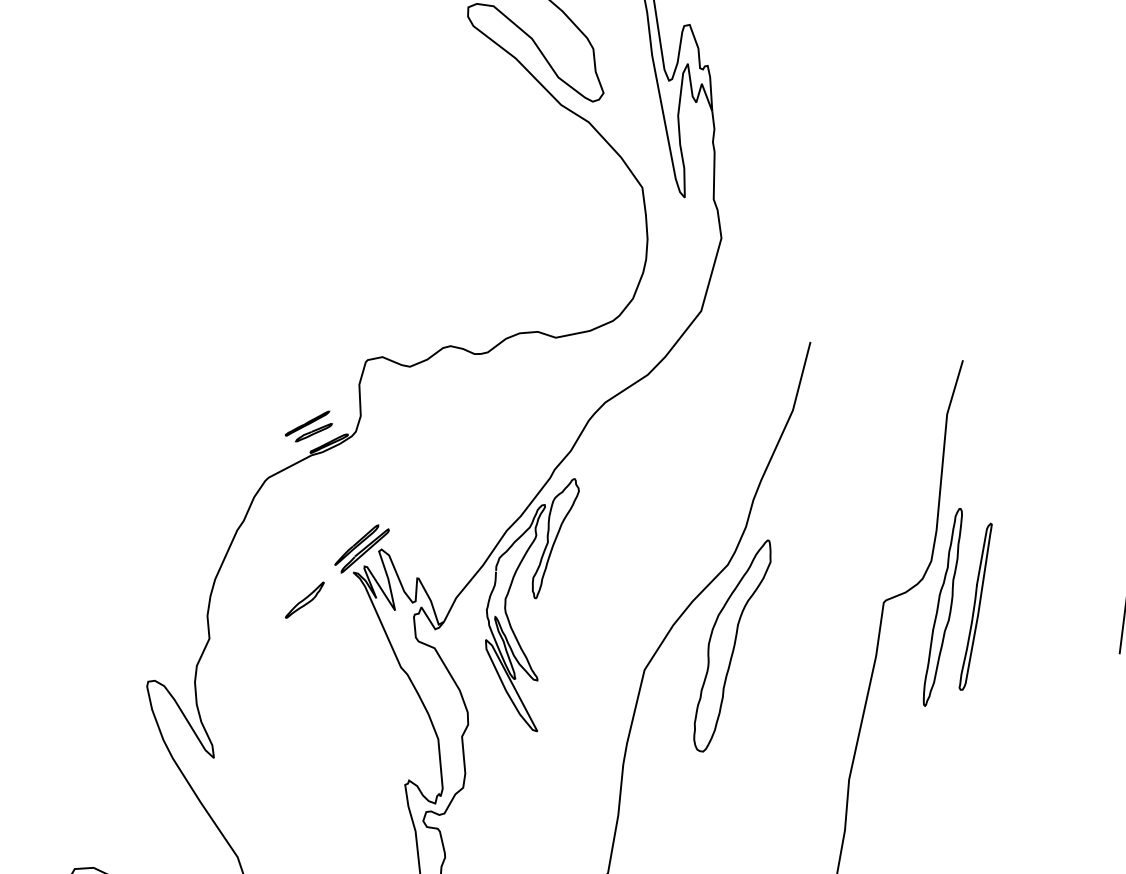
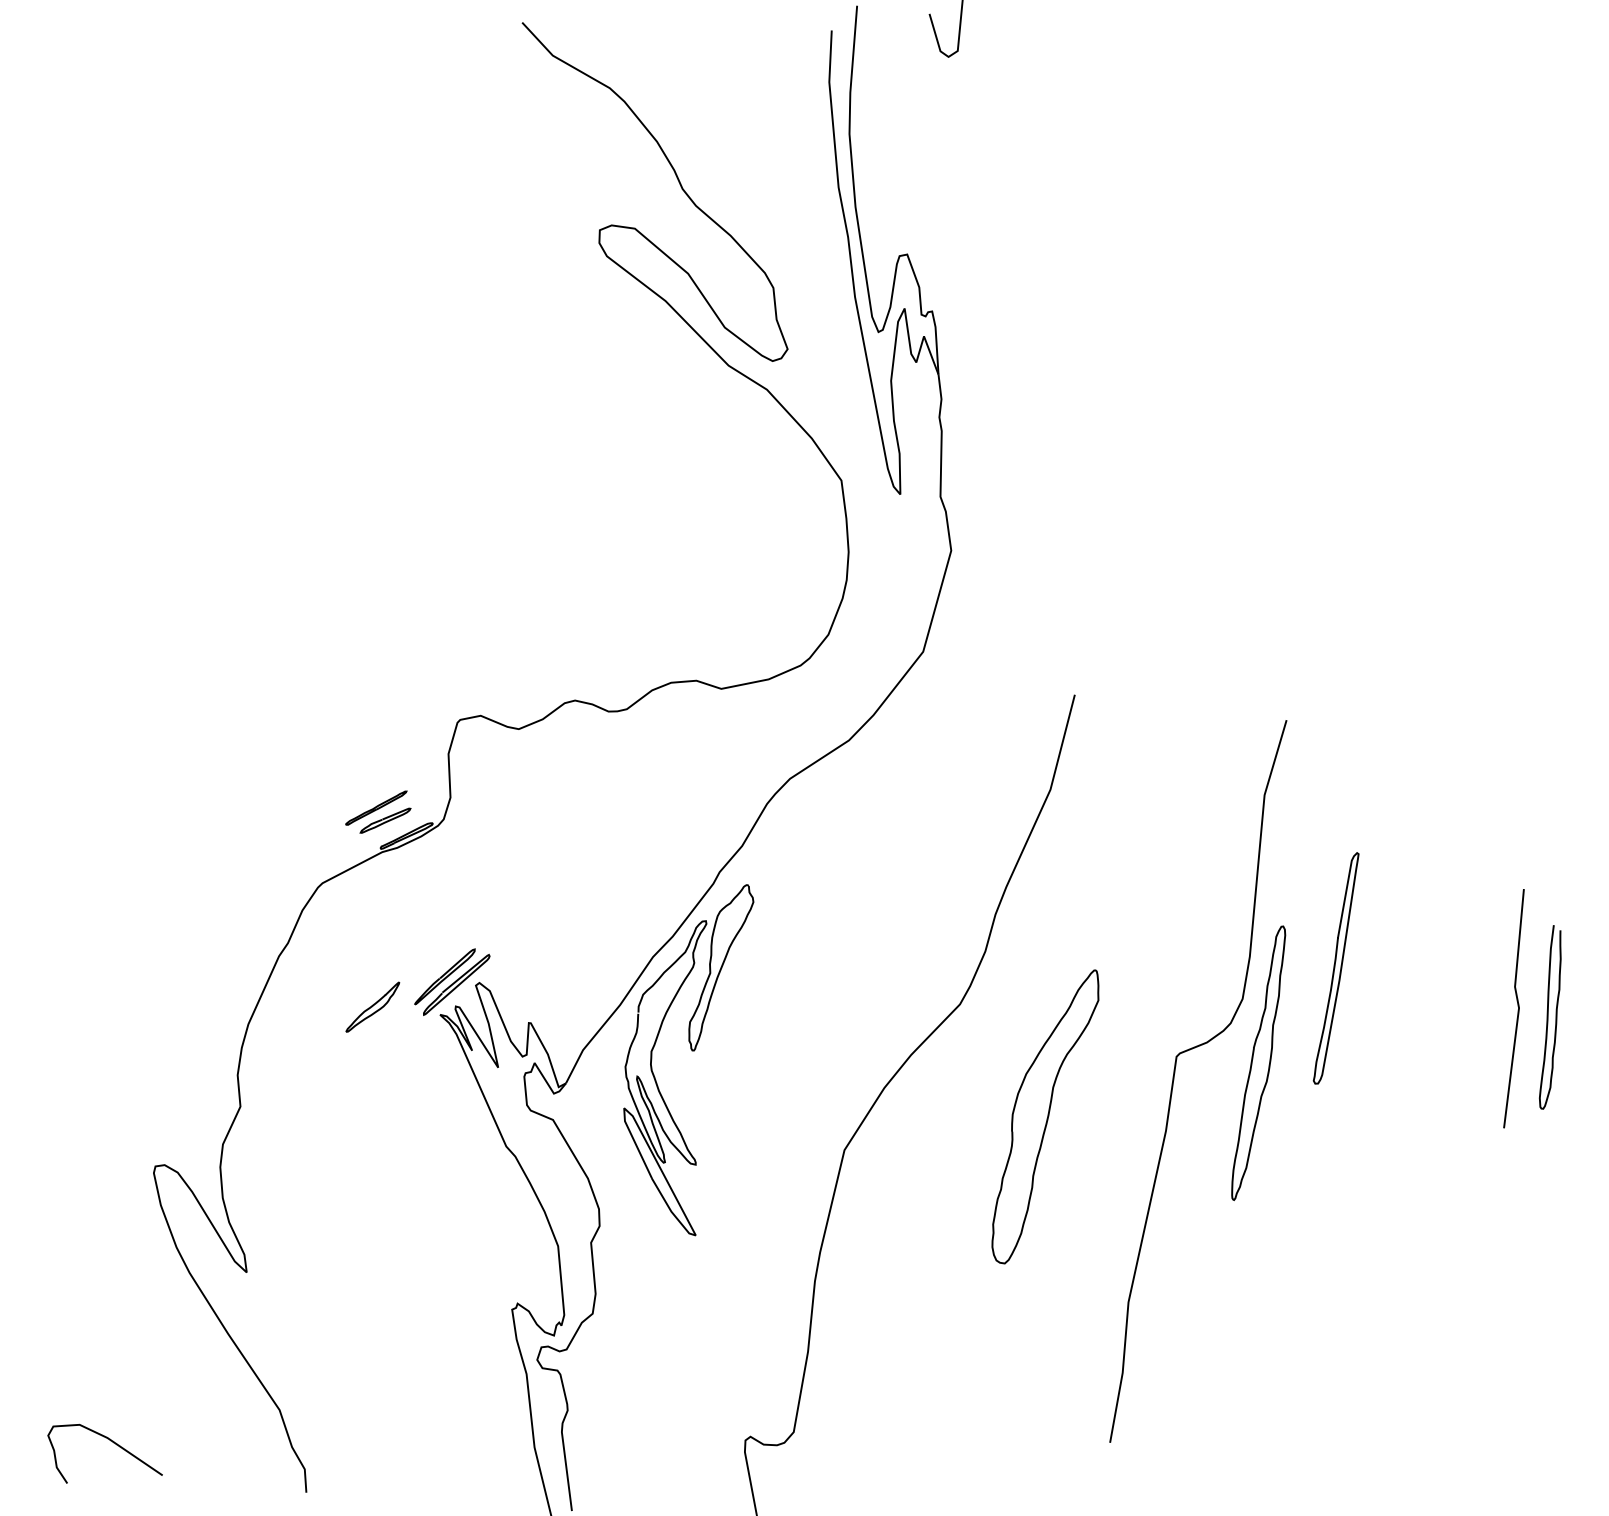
curve: (304, 599) -> (372, 1006), moved
curve: (975, 606) -> (1335, 968), moved
curve: (733, 645) -> (1047, 1116), moved

